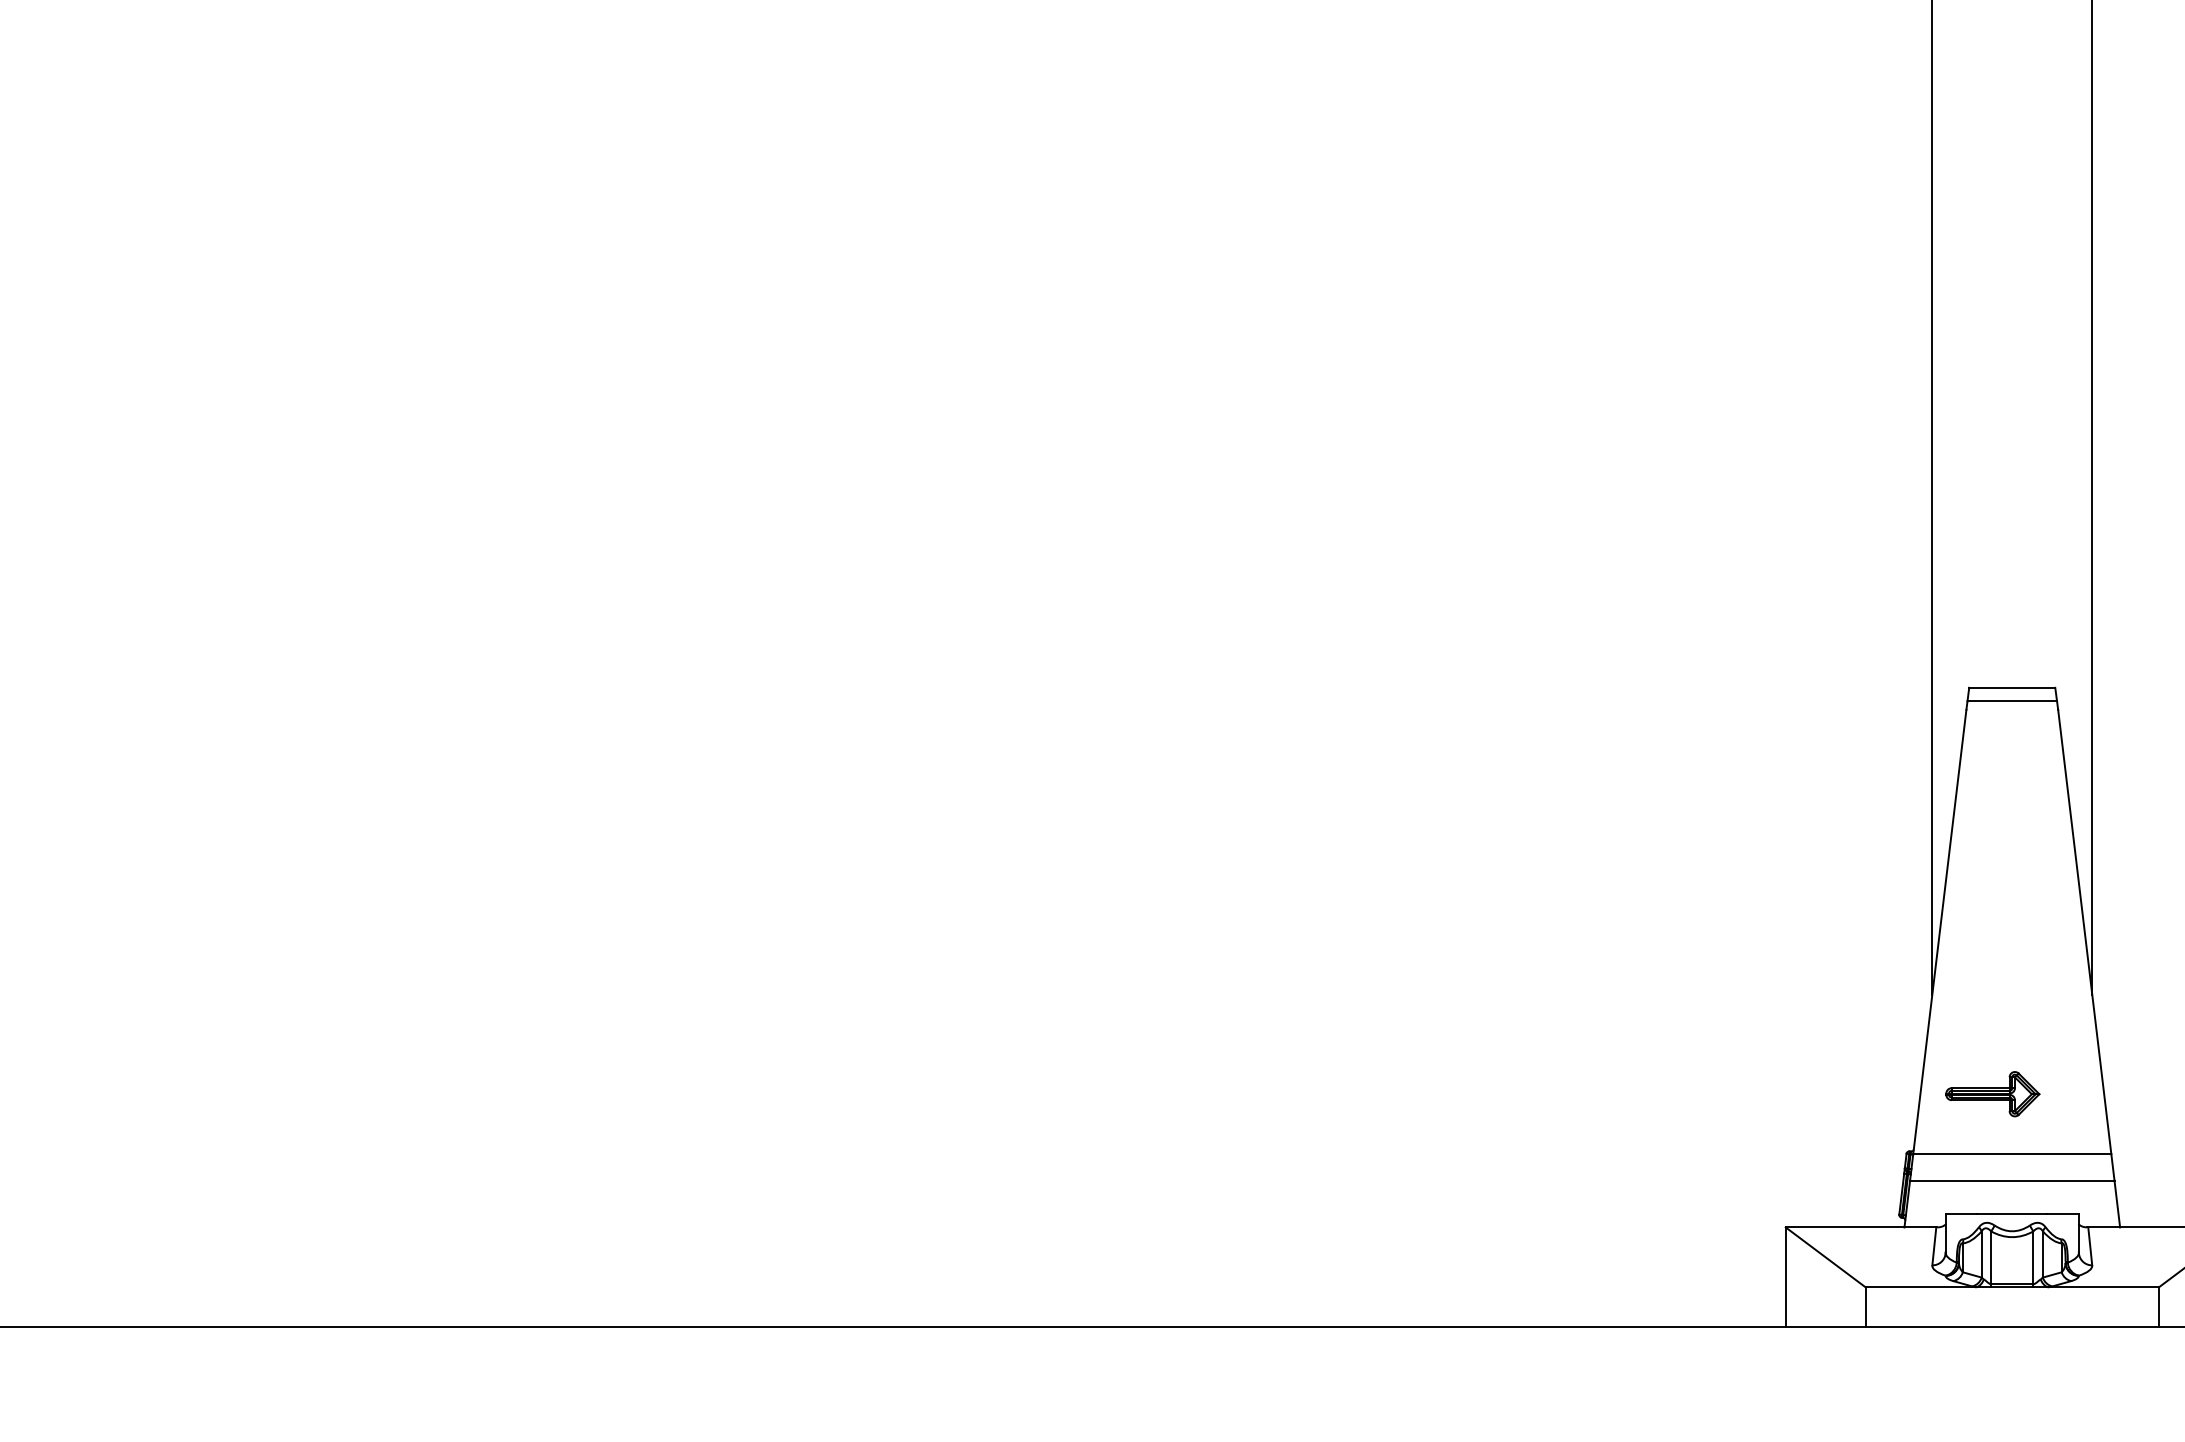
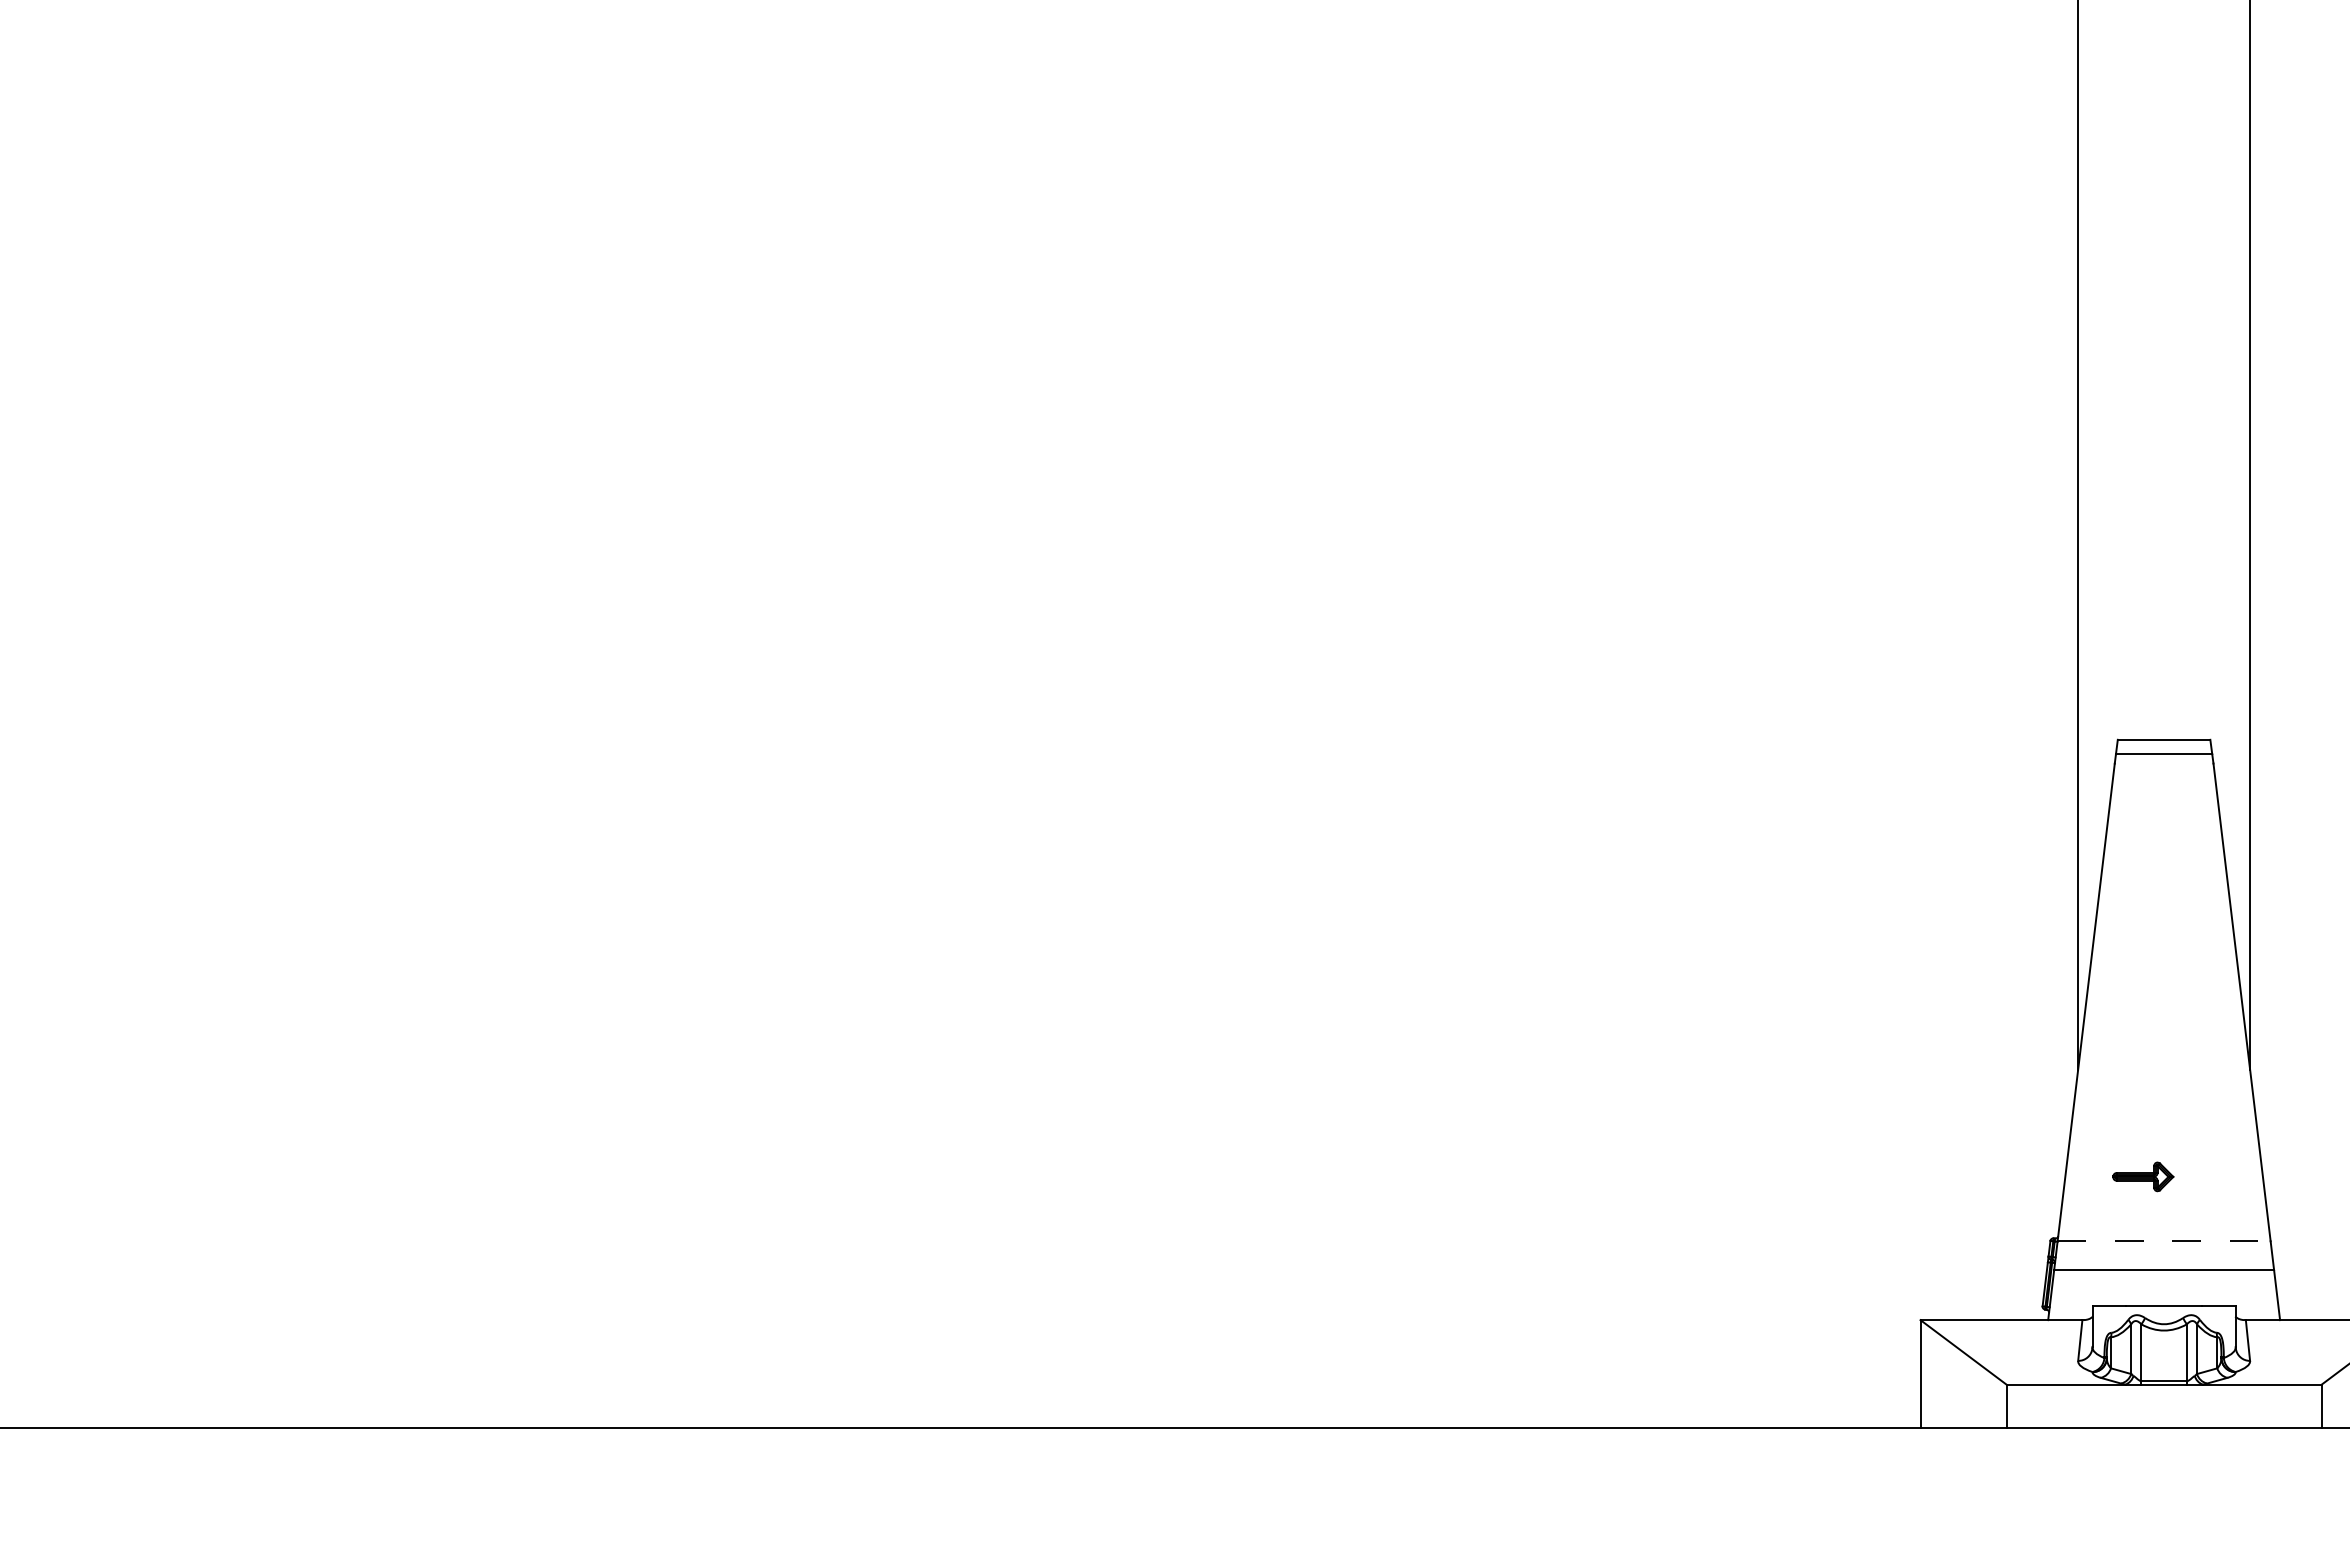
part: (1993, 1093) -> (2143, 1176), size x0.6
line: (2012, 1154) -> (2164, 1241), solid -> dashed

